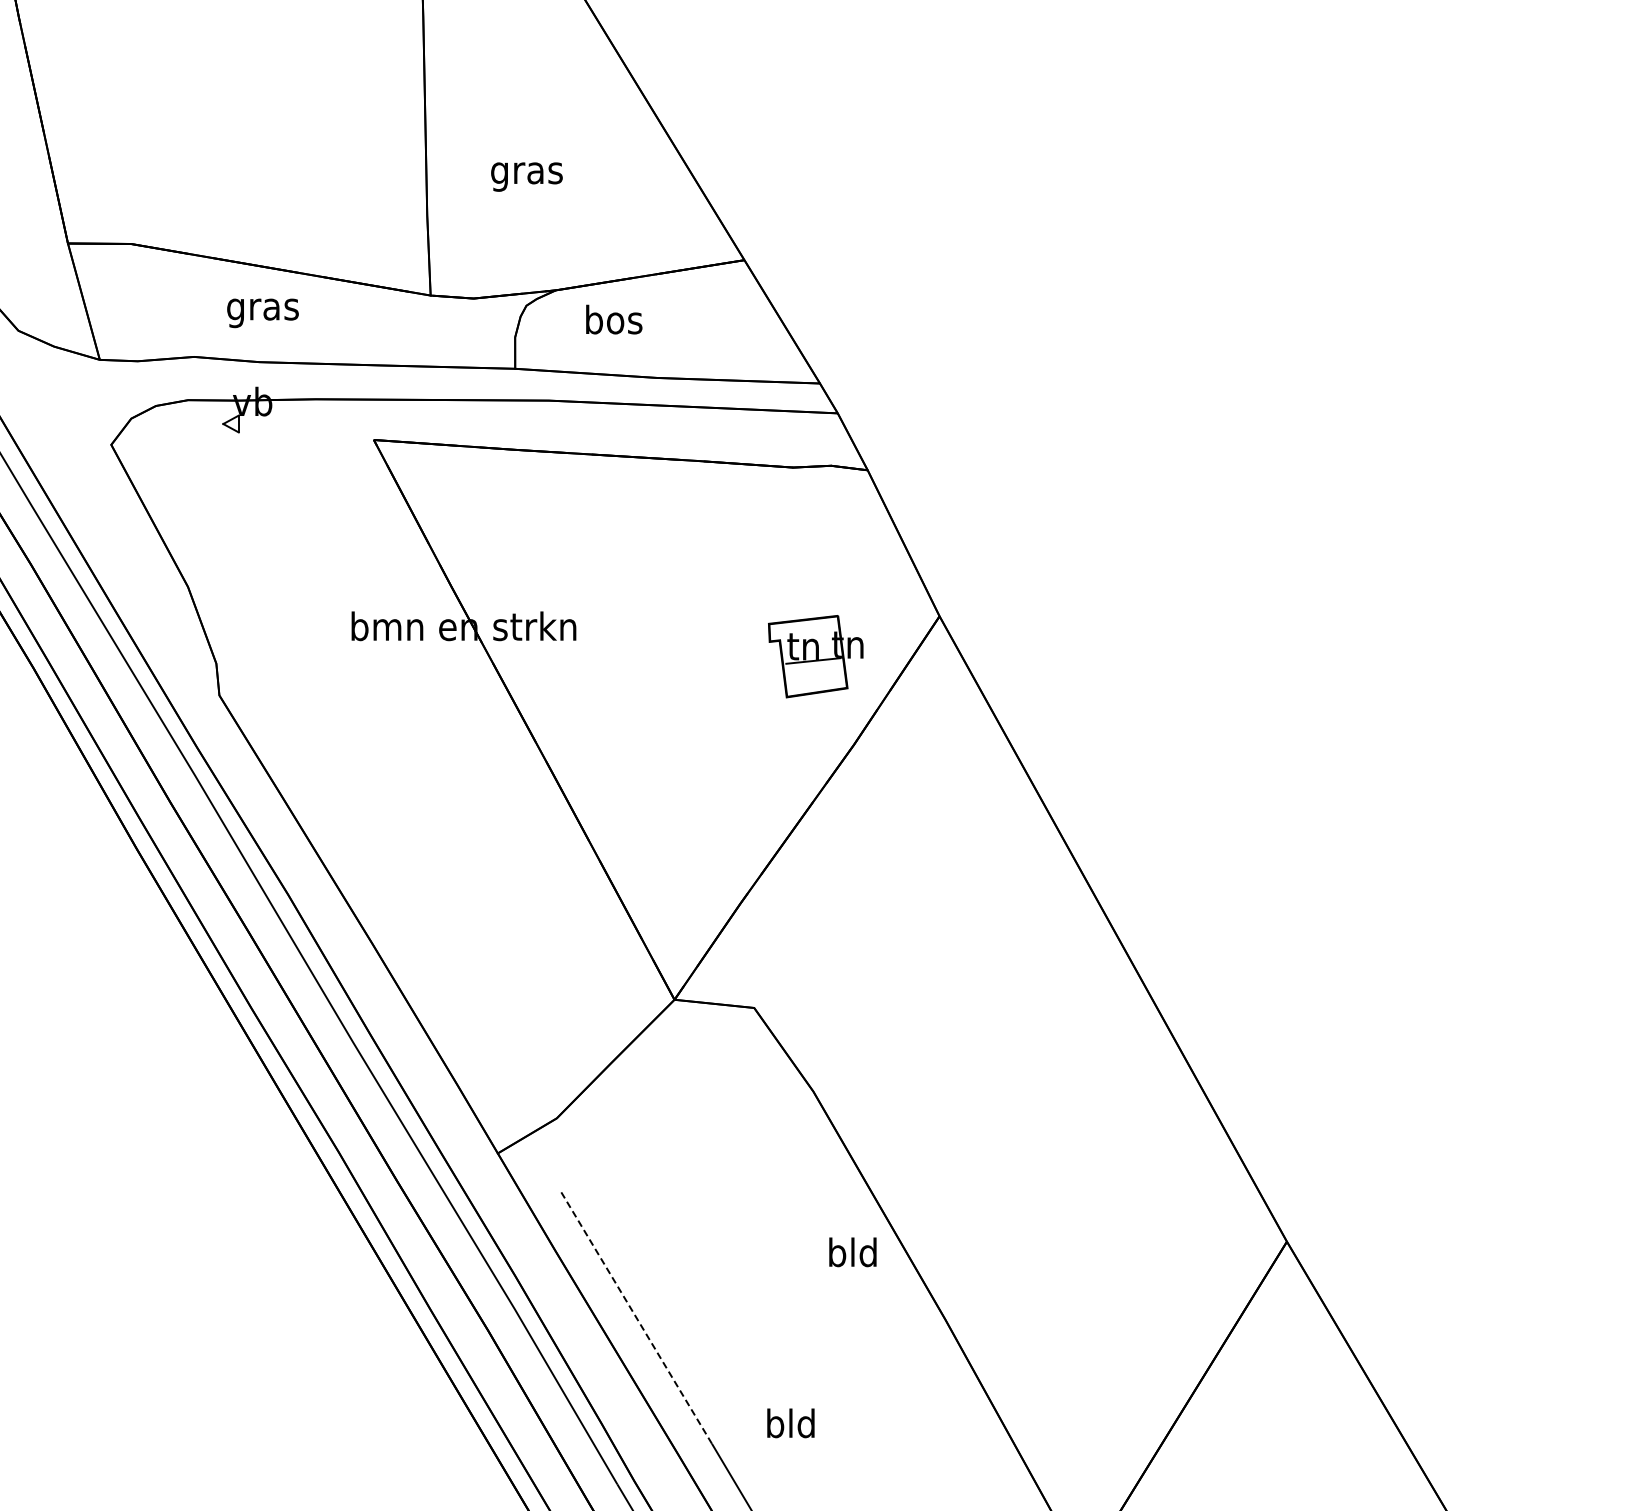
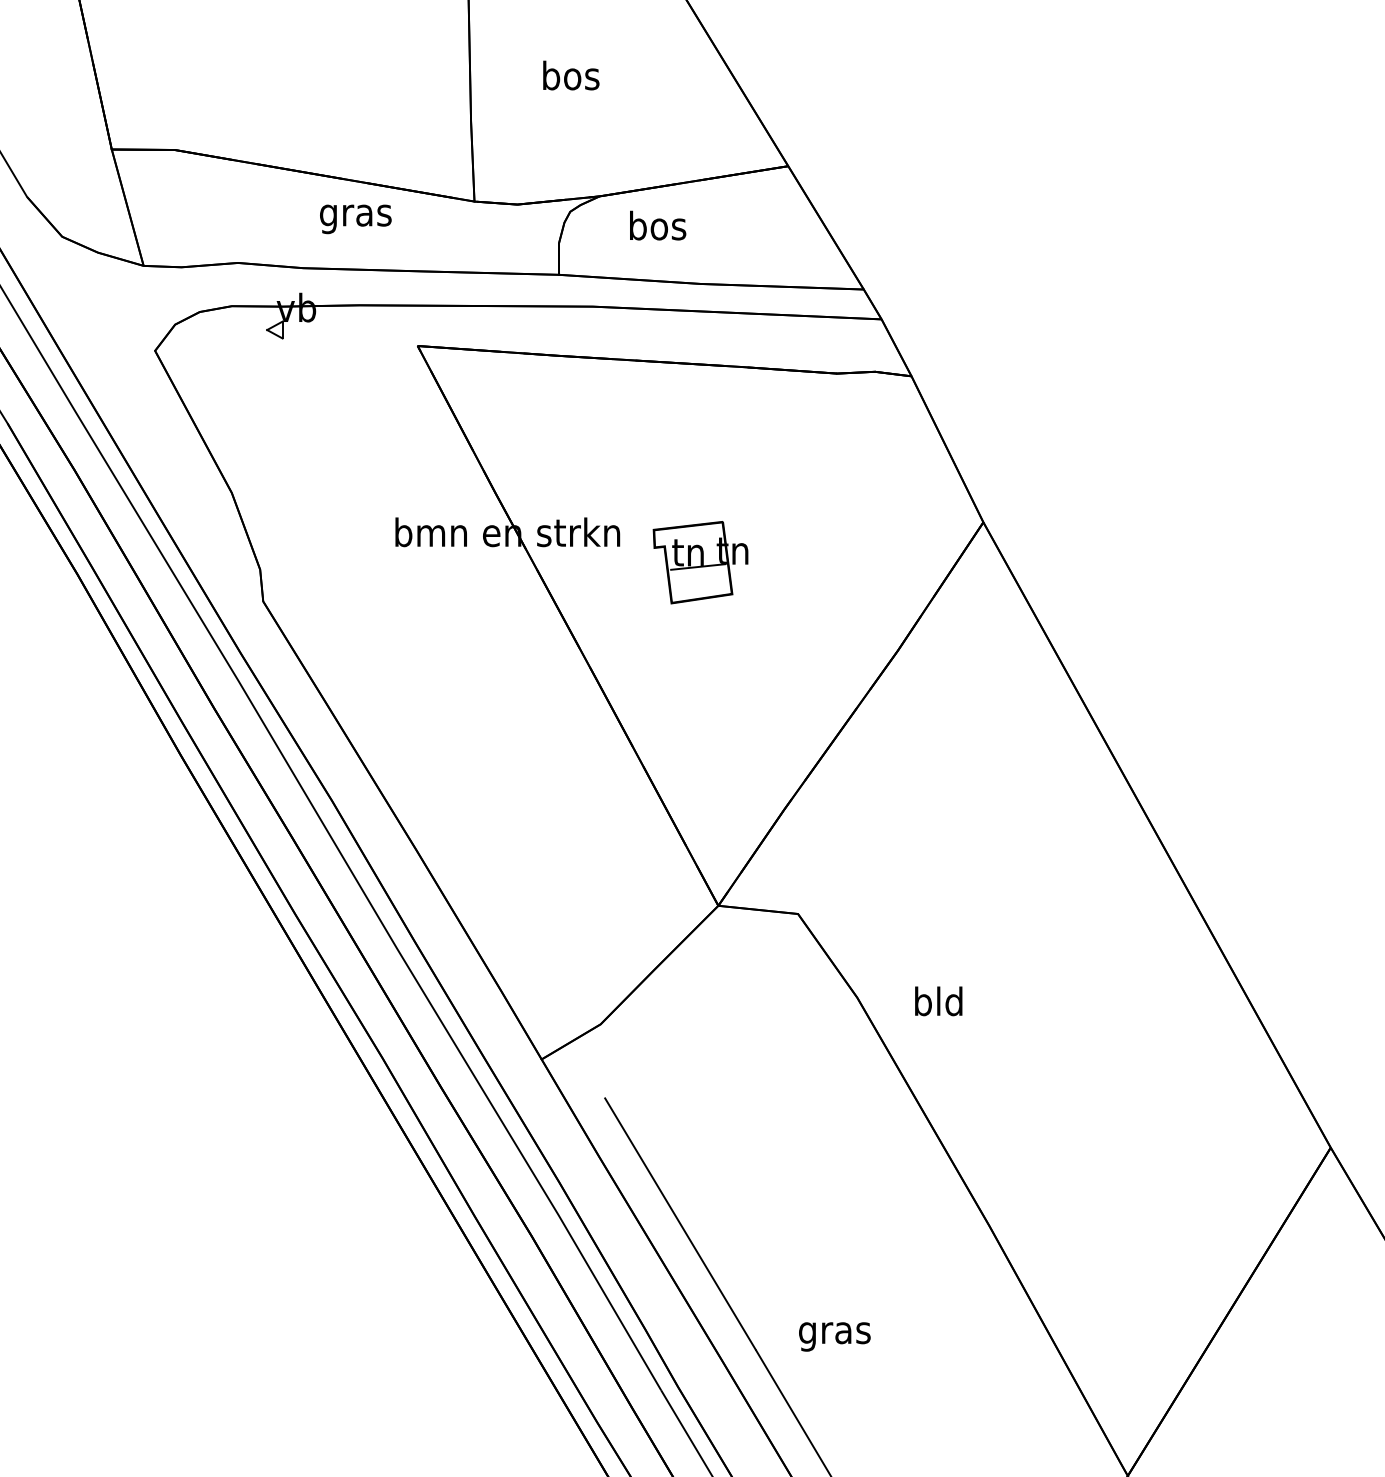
text: (526, 172) -> (570, 78), gras -> bos
text: (262, 313) -> (355, 219), moved
part: (815, 656) -> (700, 562), moved
text: (852, 1252) -> (938, 1001), moved
line: (636, 1318) -> (680, 1224), dashed -> solid
text: (790, 1426) -> (834, 1332), bld -> gras

